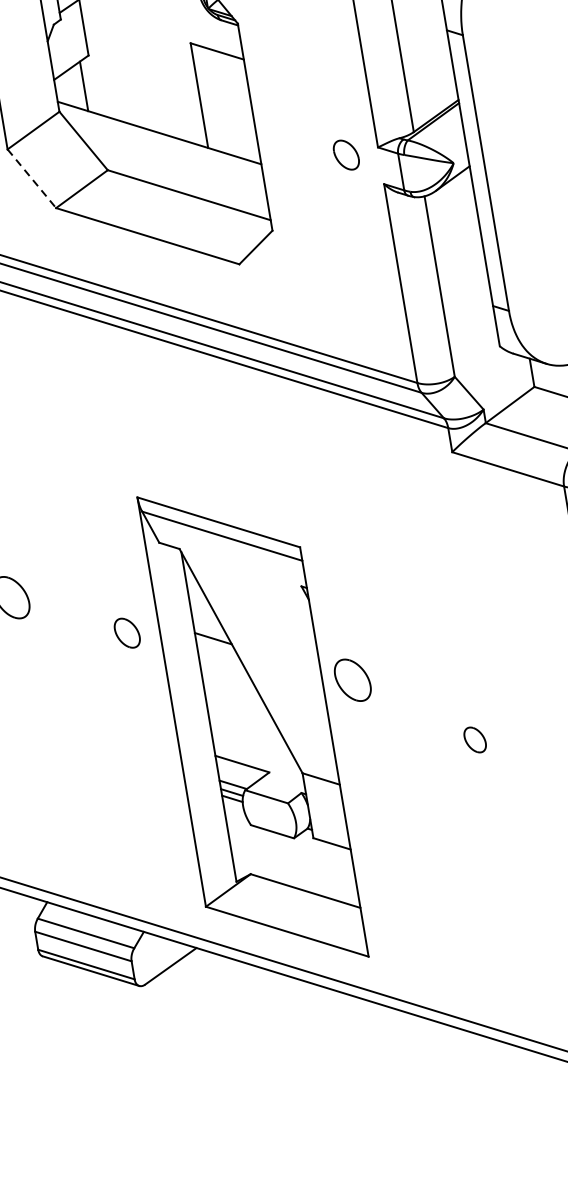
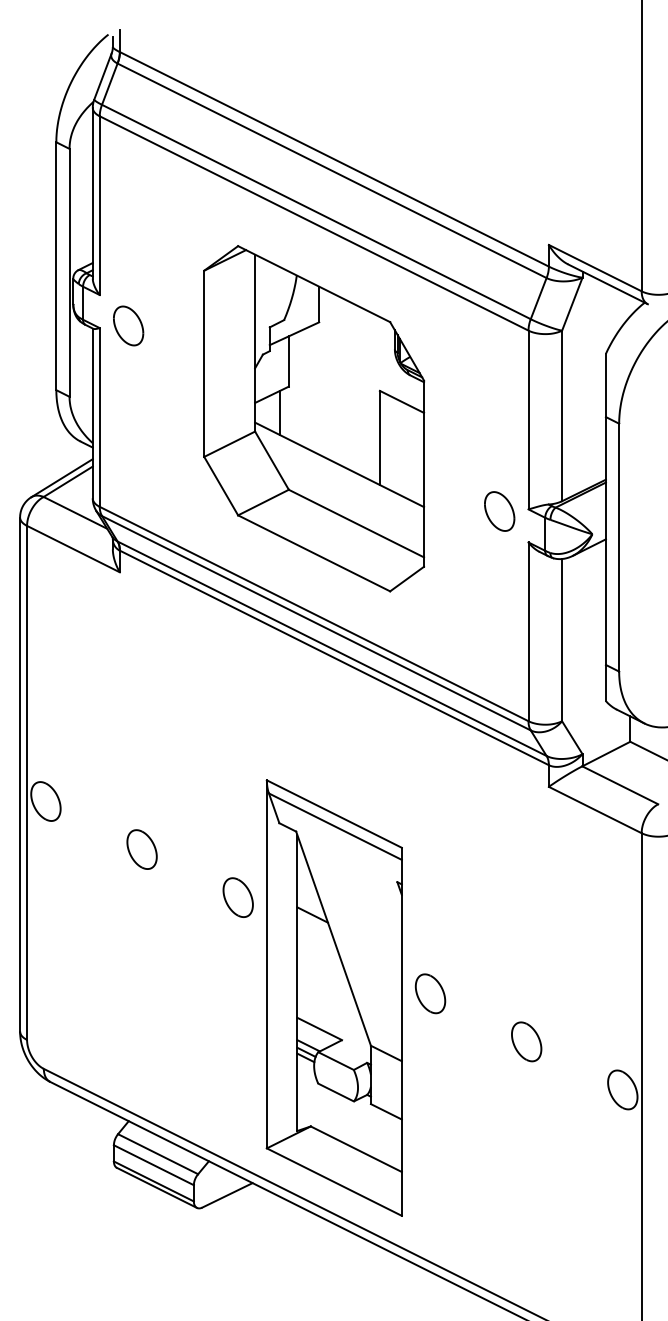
part: (346, 155) -> (499, 511), size x1.43
line: (32, 179) -> (221, 486), dashed -> solid
part: (126, 633) -> (237, 897), size x1.43
part: (352, 679) -> (430, 993), moved
part: (474, 739) -> (526, 1041), size x1.67

